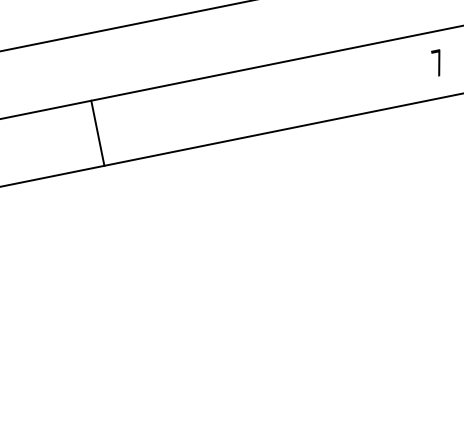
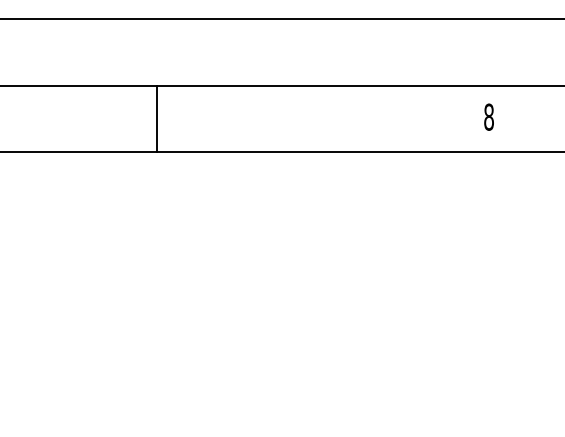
text: (437, 62) -> (488, 116), 7 -> 8
line: (97, 132) -> (156, 118), moved

